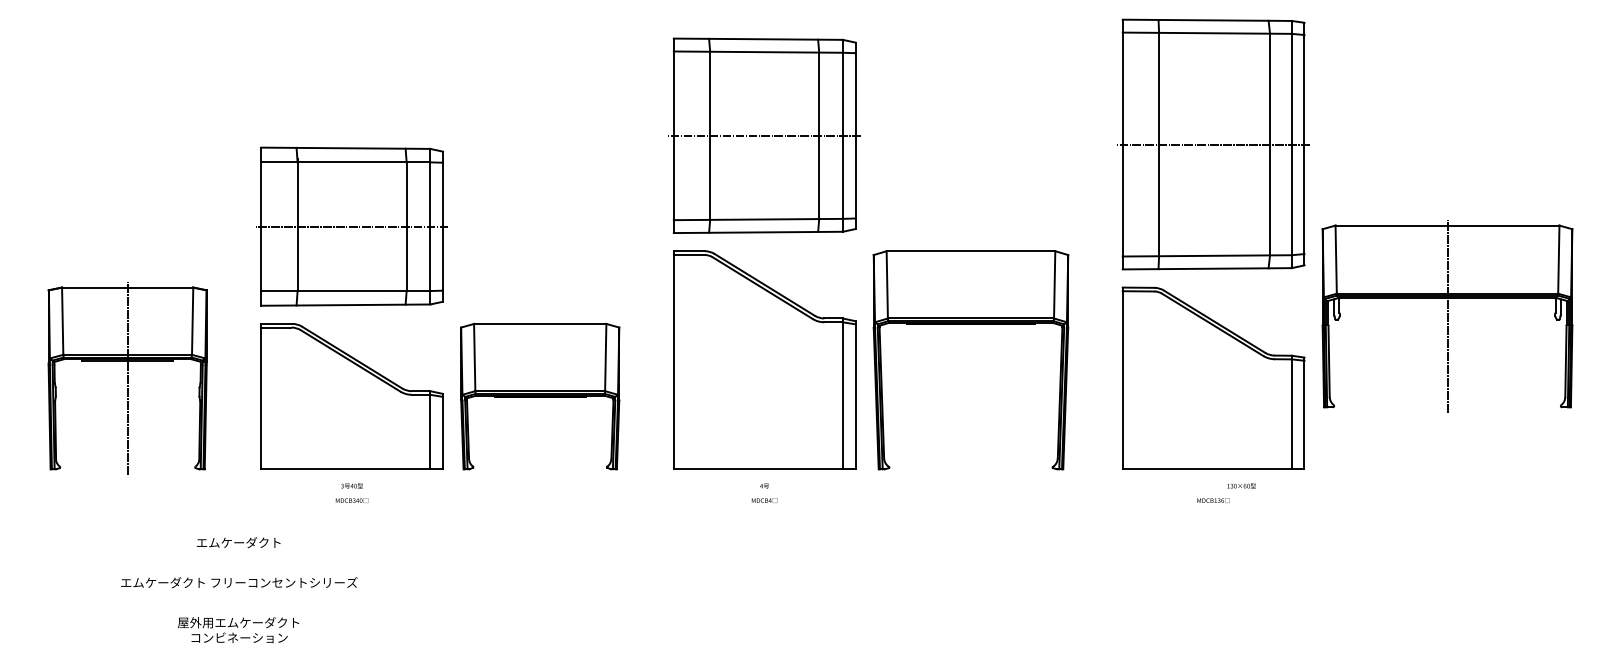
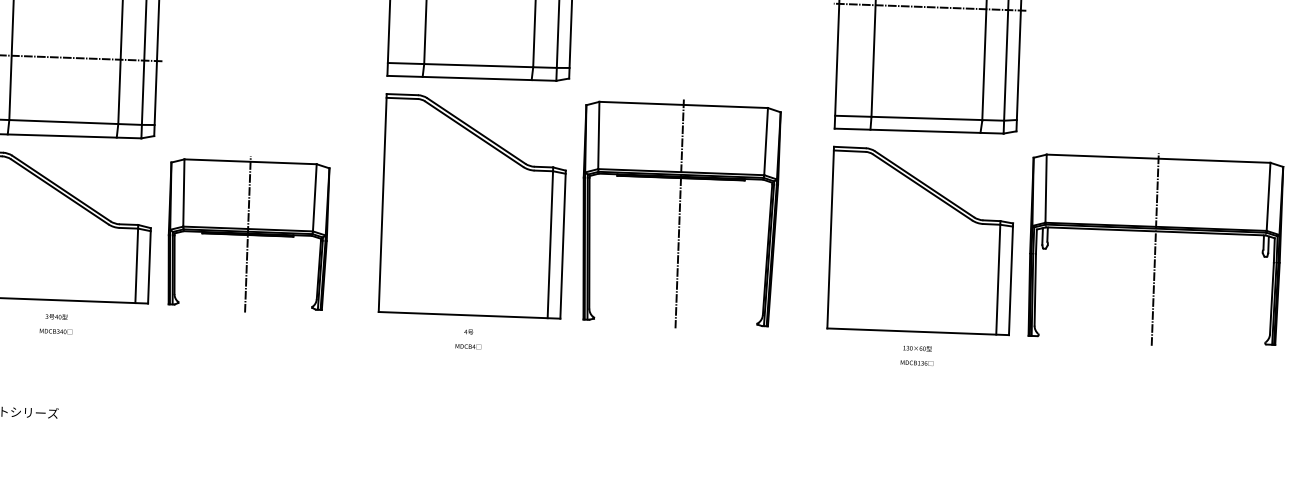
part: (1447, 316) -> (1155, 249), moved
line: (970, 359) -> (679, 213), added
line: (540, 396) -> (248, 234), added
text: (1241, 485) -> (917, 347), moved

